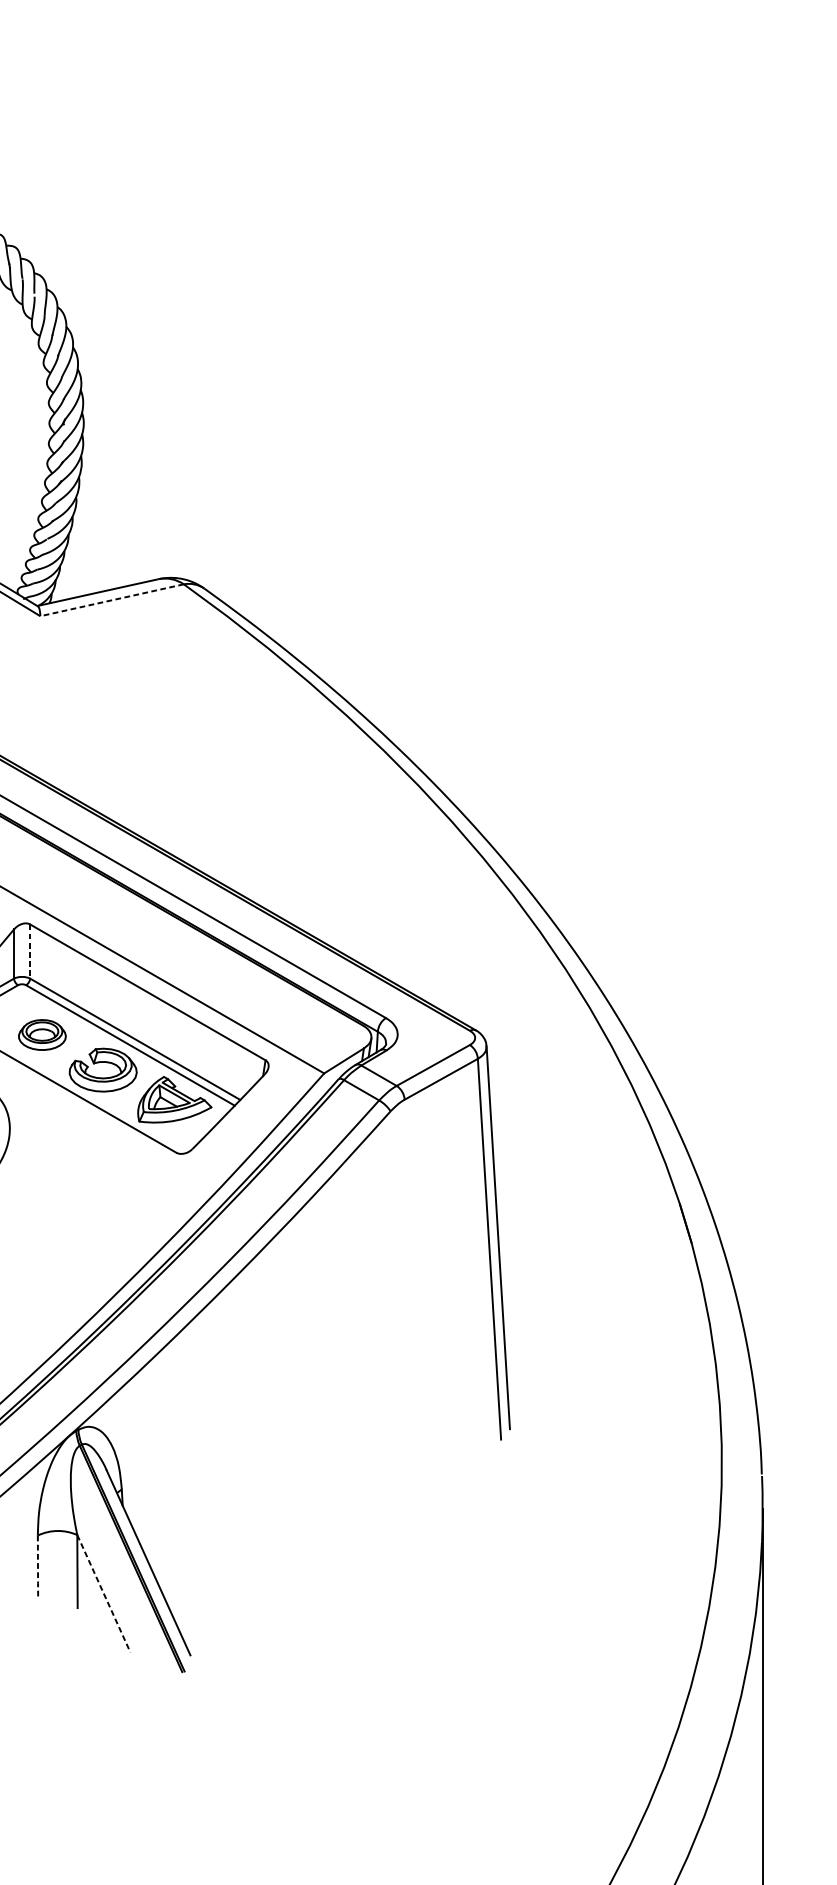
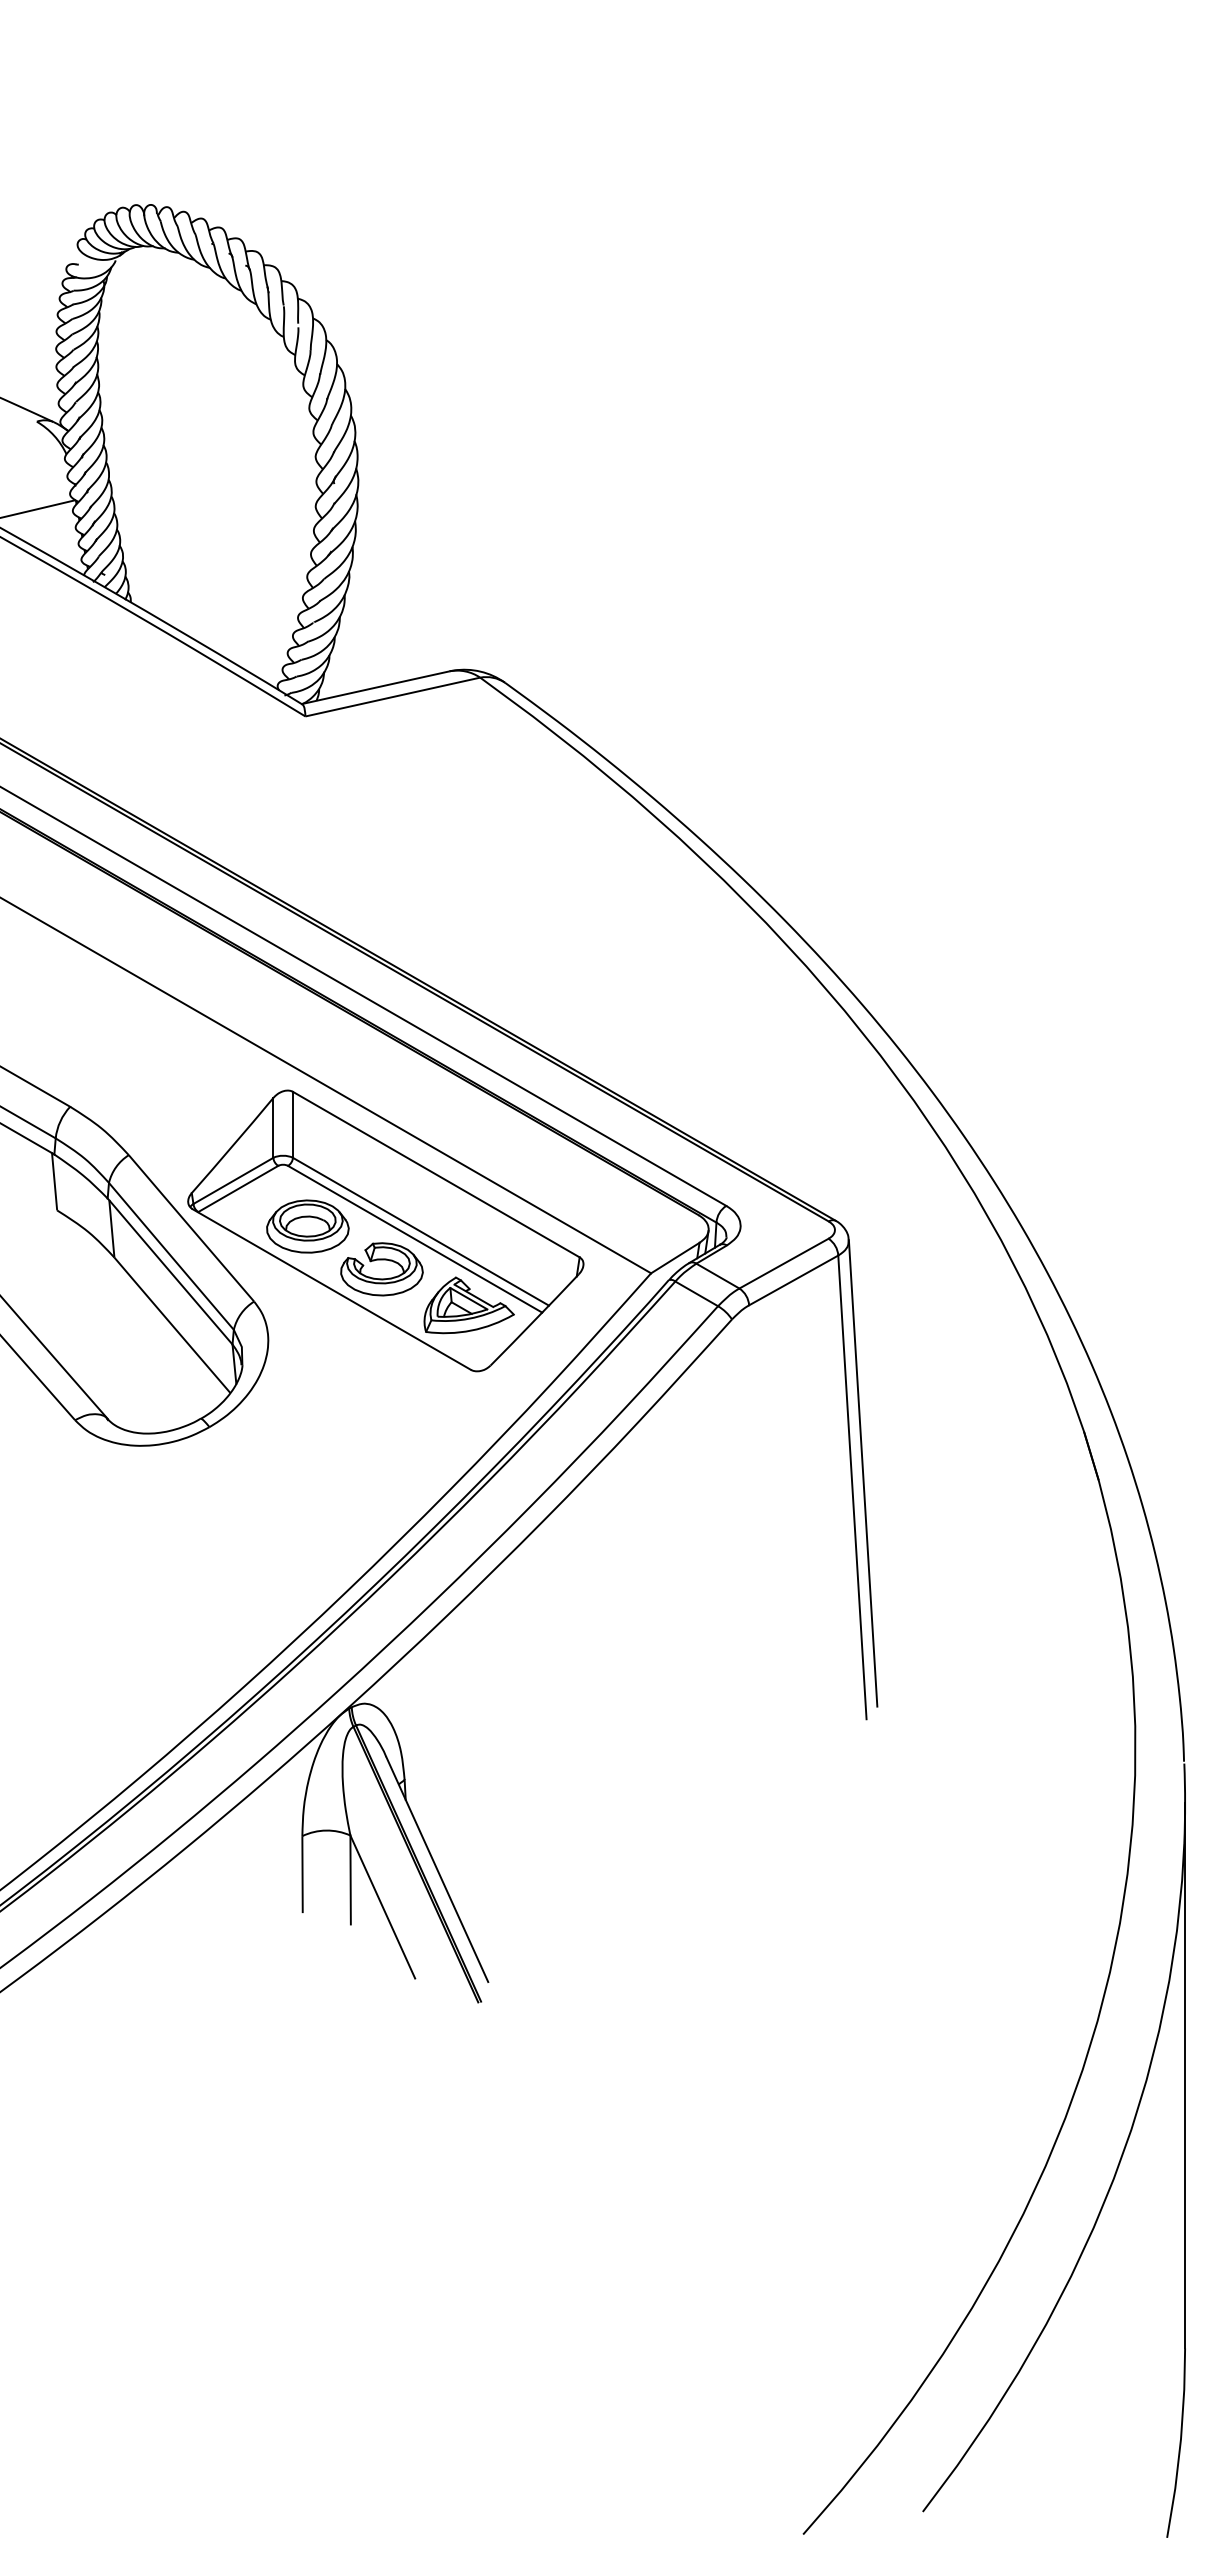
line: (111, 600) -> (391, 697), dashed -> solid
line: (30, 951) -> (293, 1124), dashed -> solid
part: (42, 1034) -> (307, 1226), size x1.43
line: (37, 1568) -> (302, 1876), dashed -> solid
line: (104, 1594) -> (383, 1907), dashed -> solid

